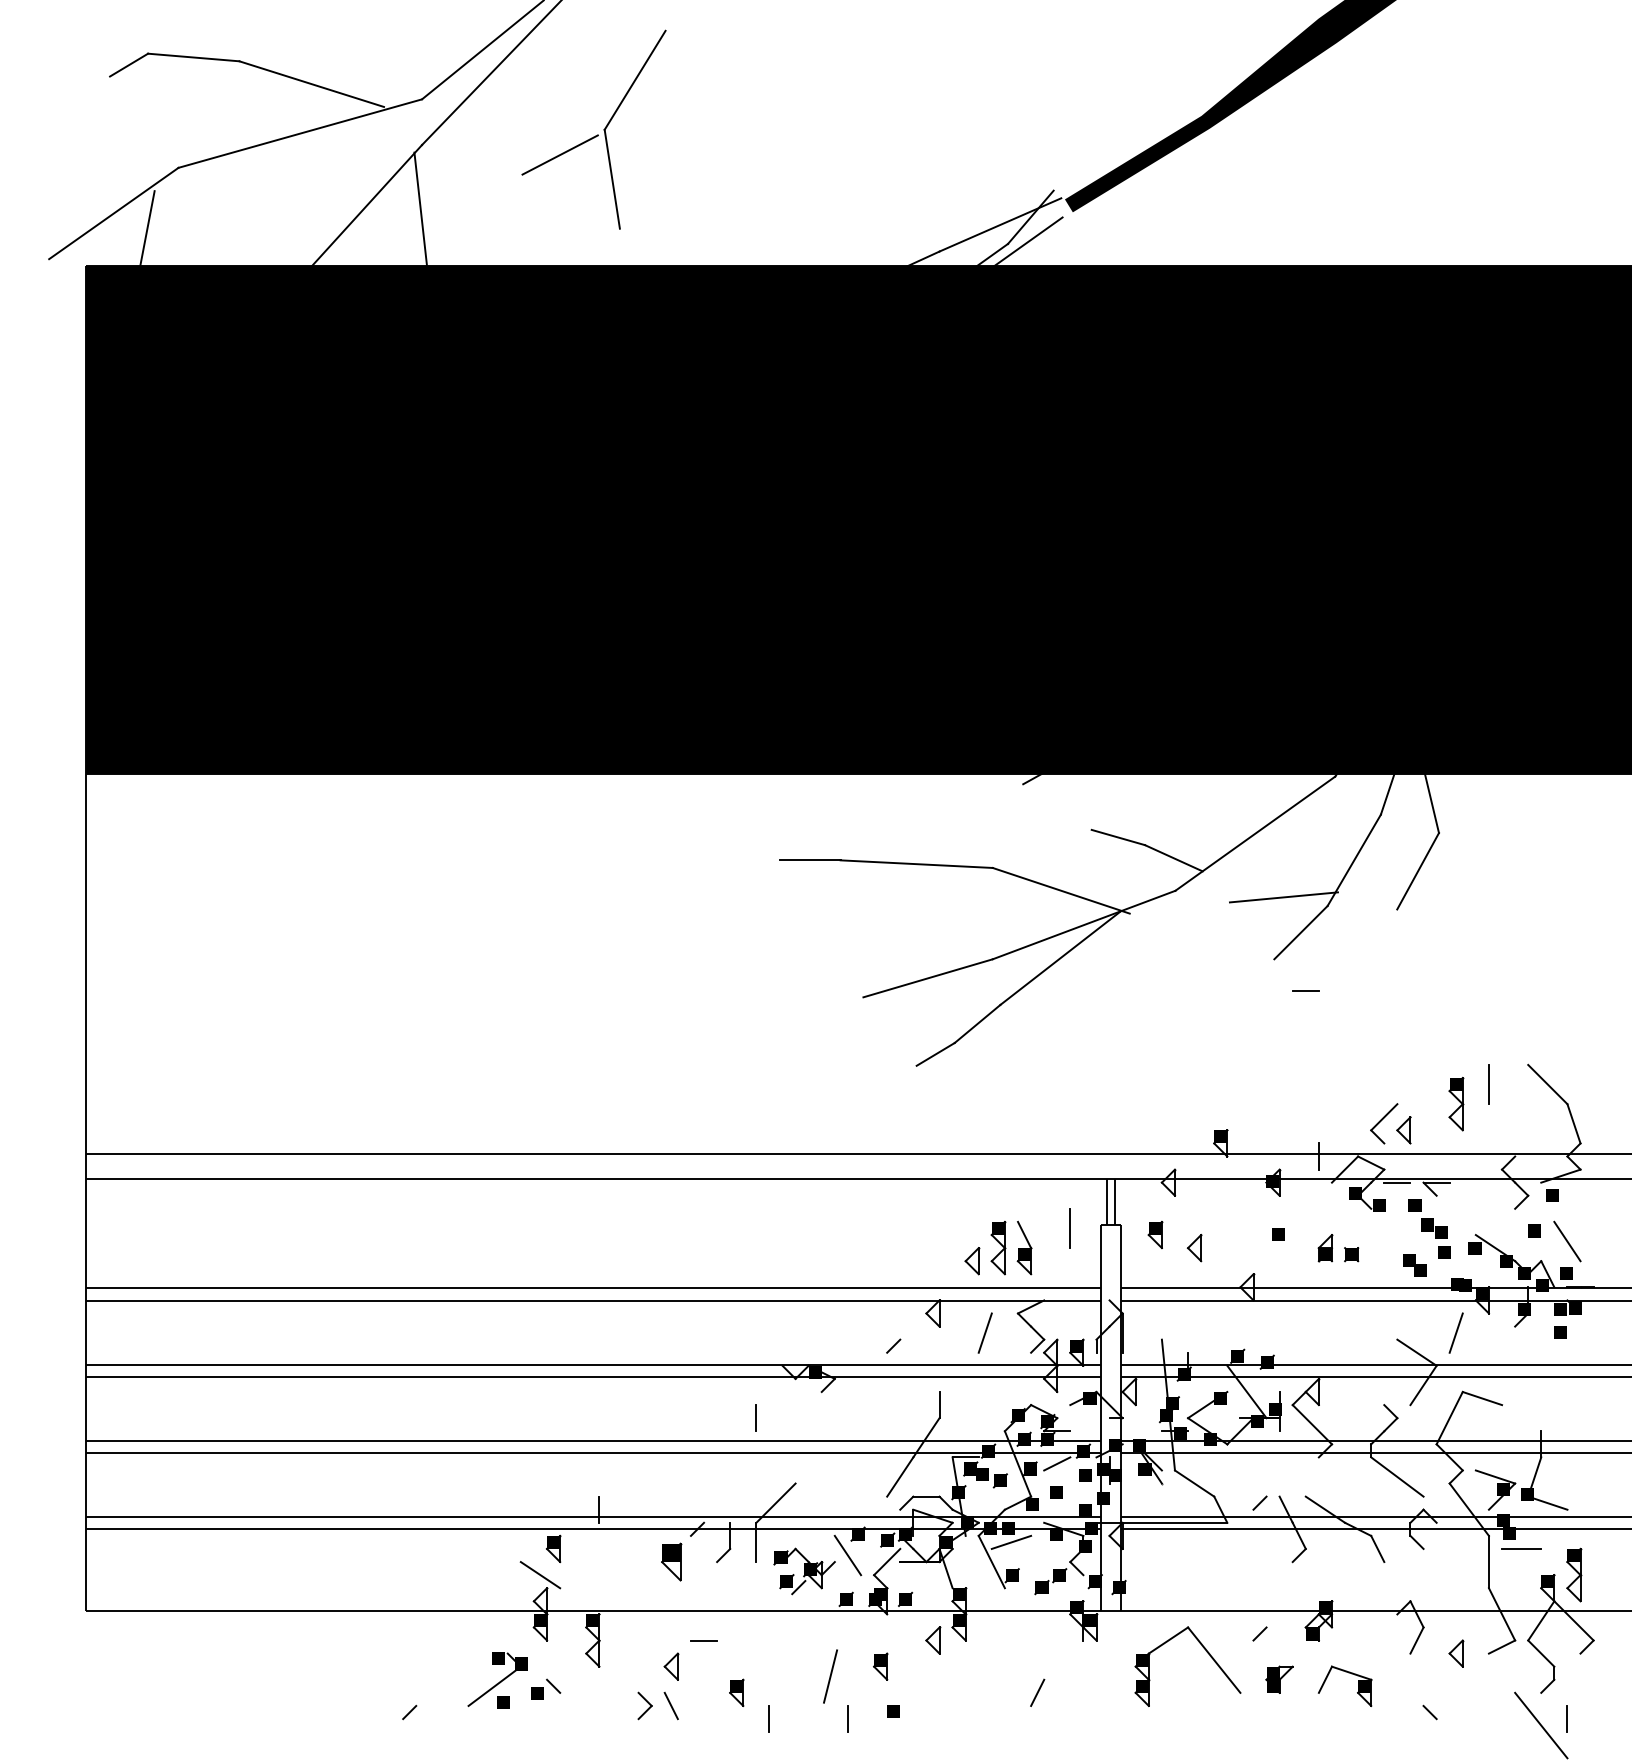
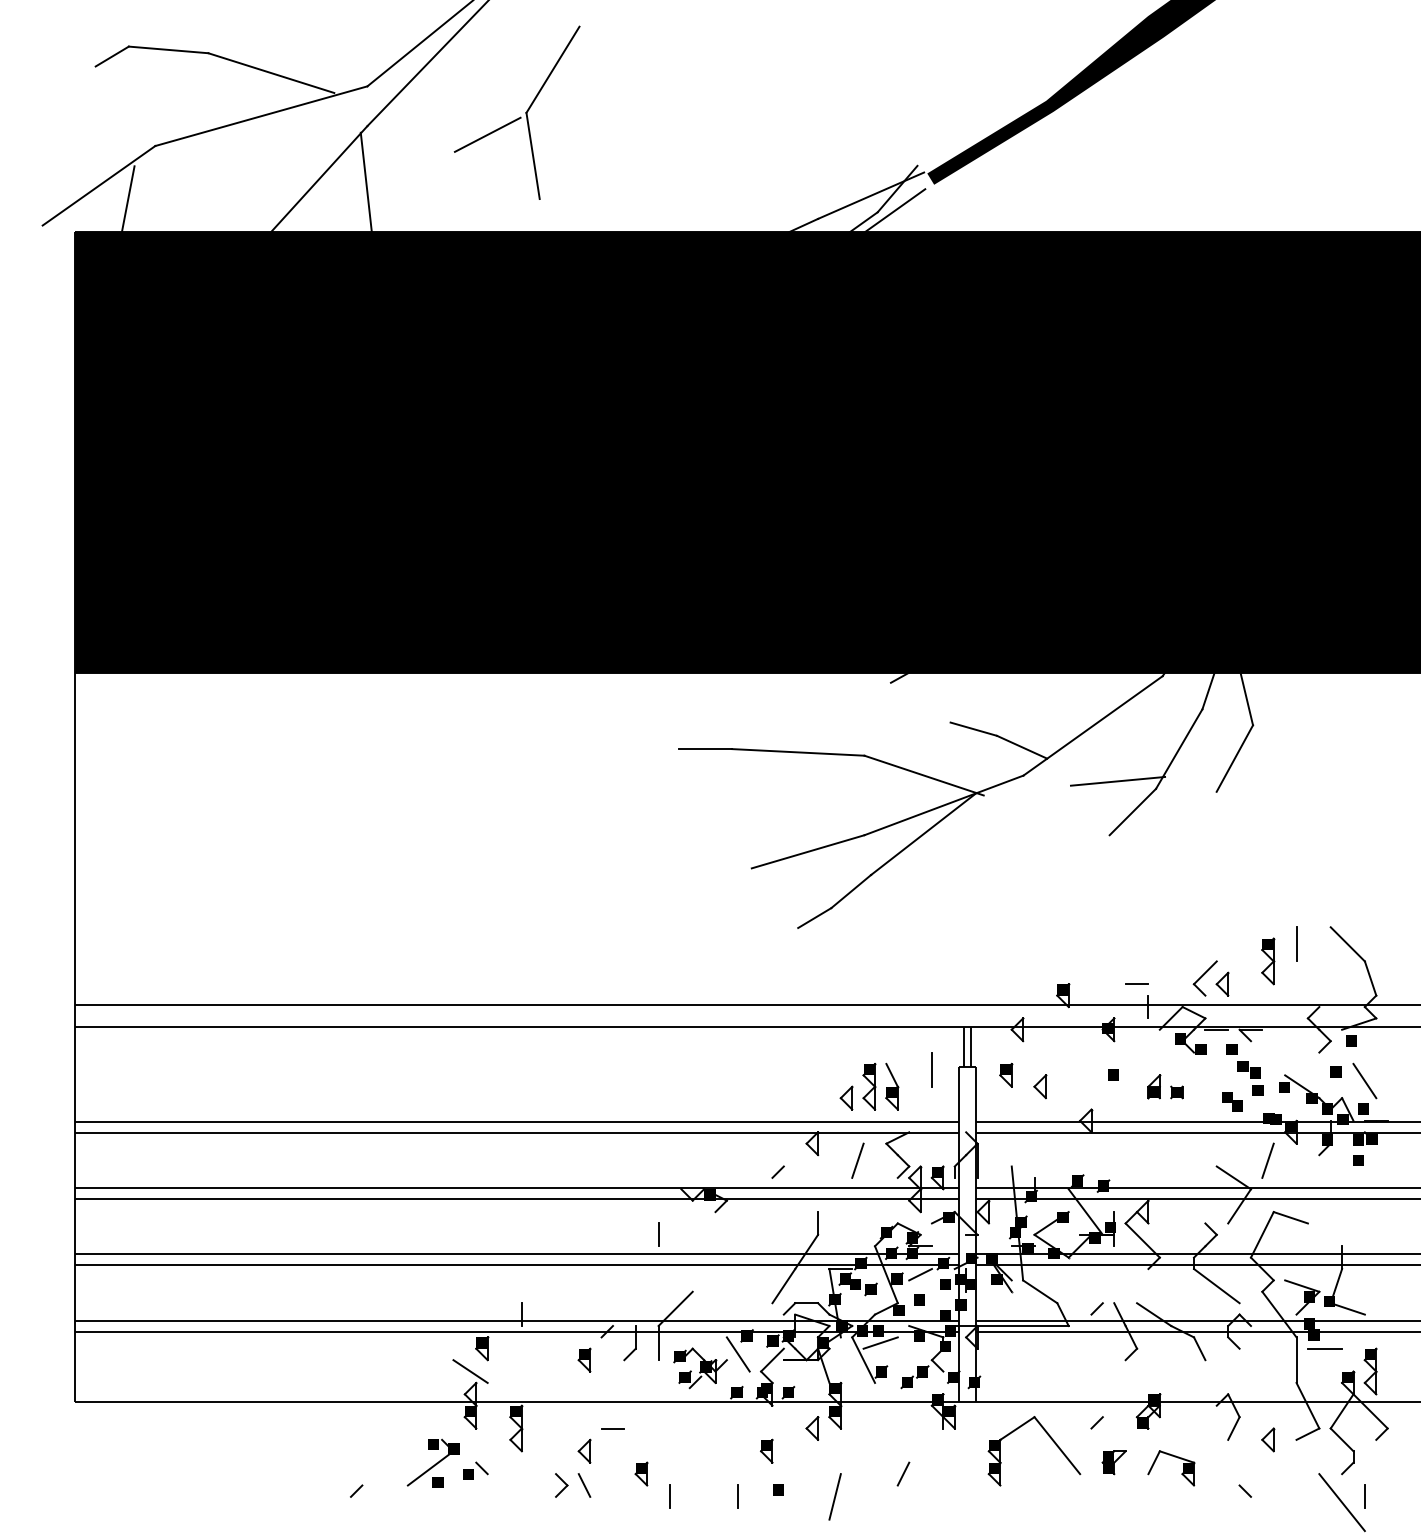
line: (1305, 990) -> (1136, 983), moved
part: (671, 1561) -> (584, 1359), size x0.71
line: (829, 1676) -> (834, 1496), moved

